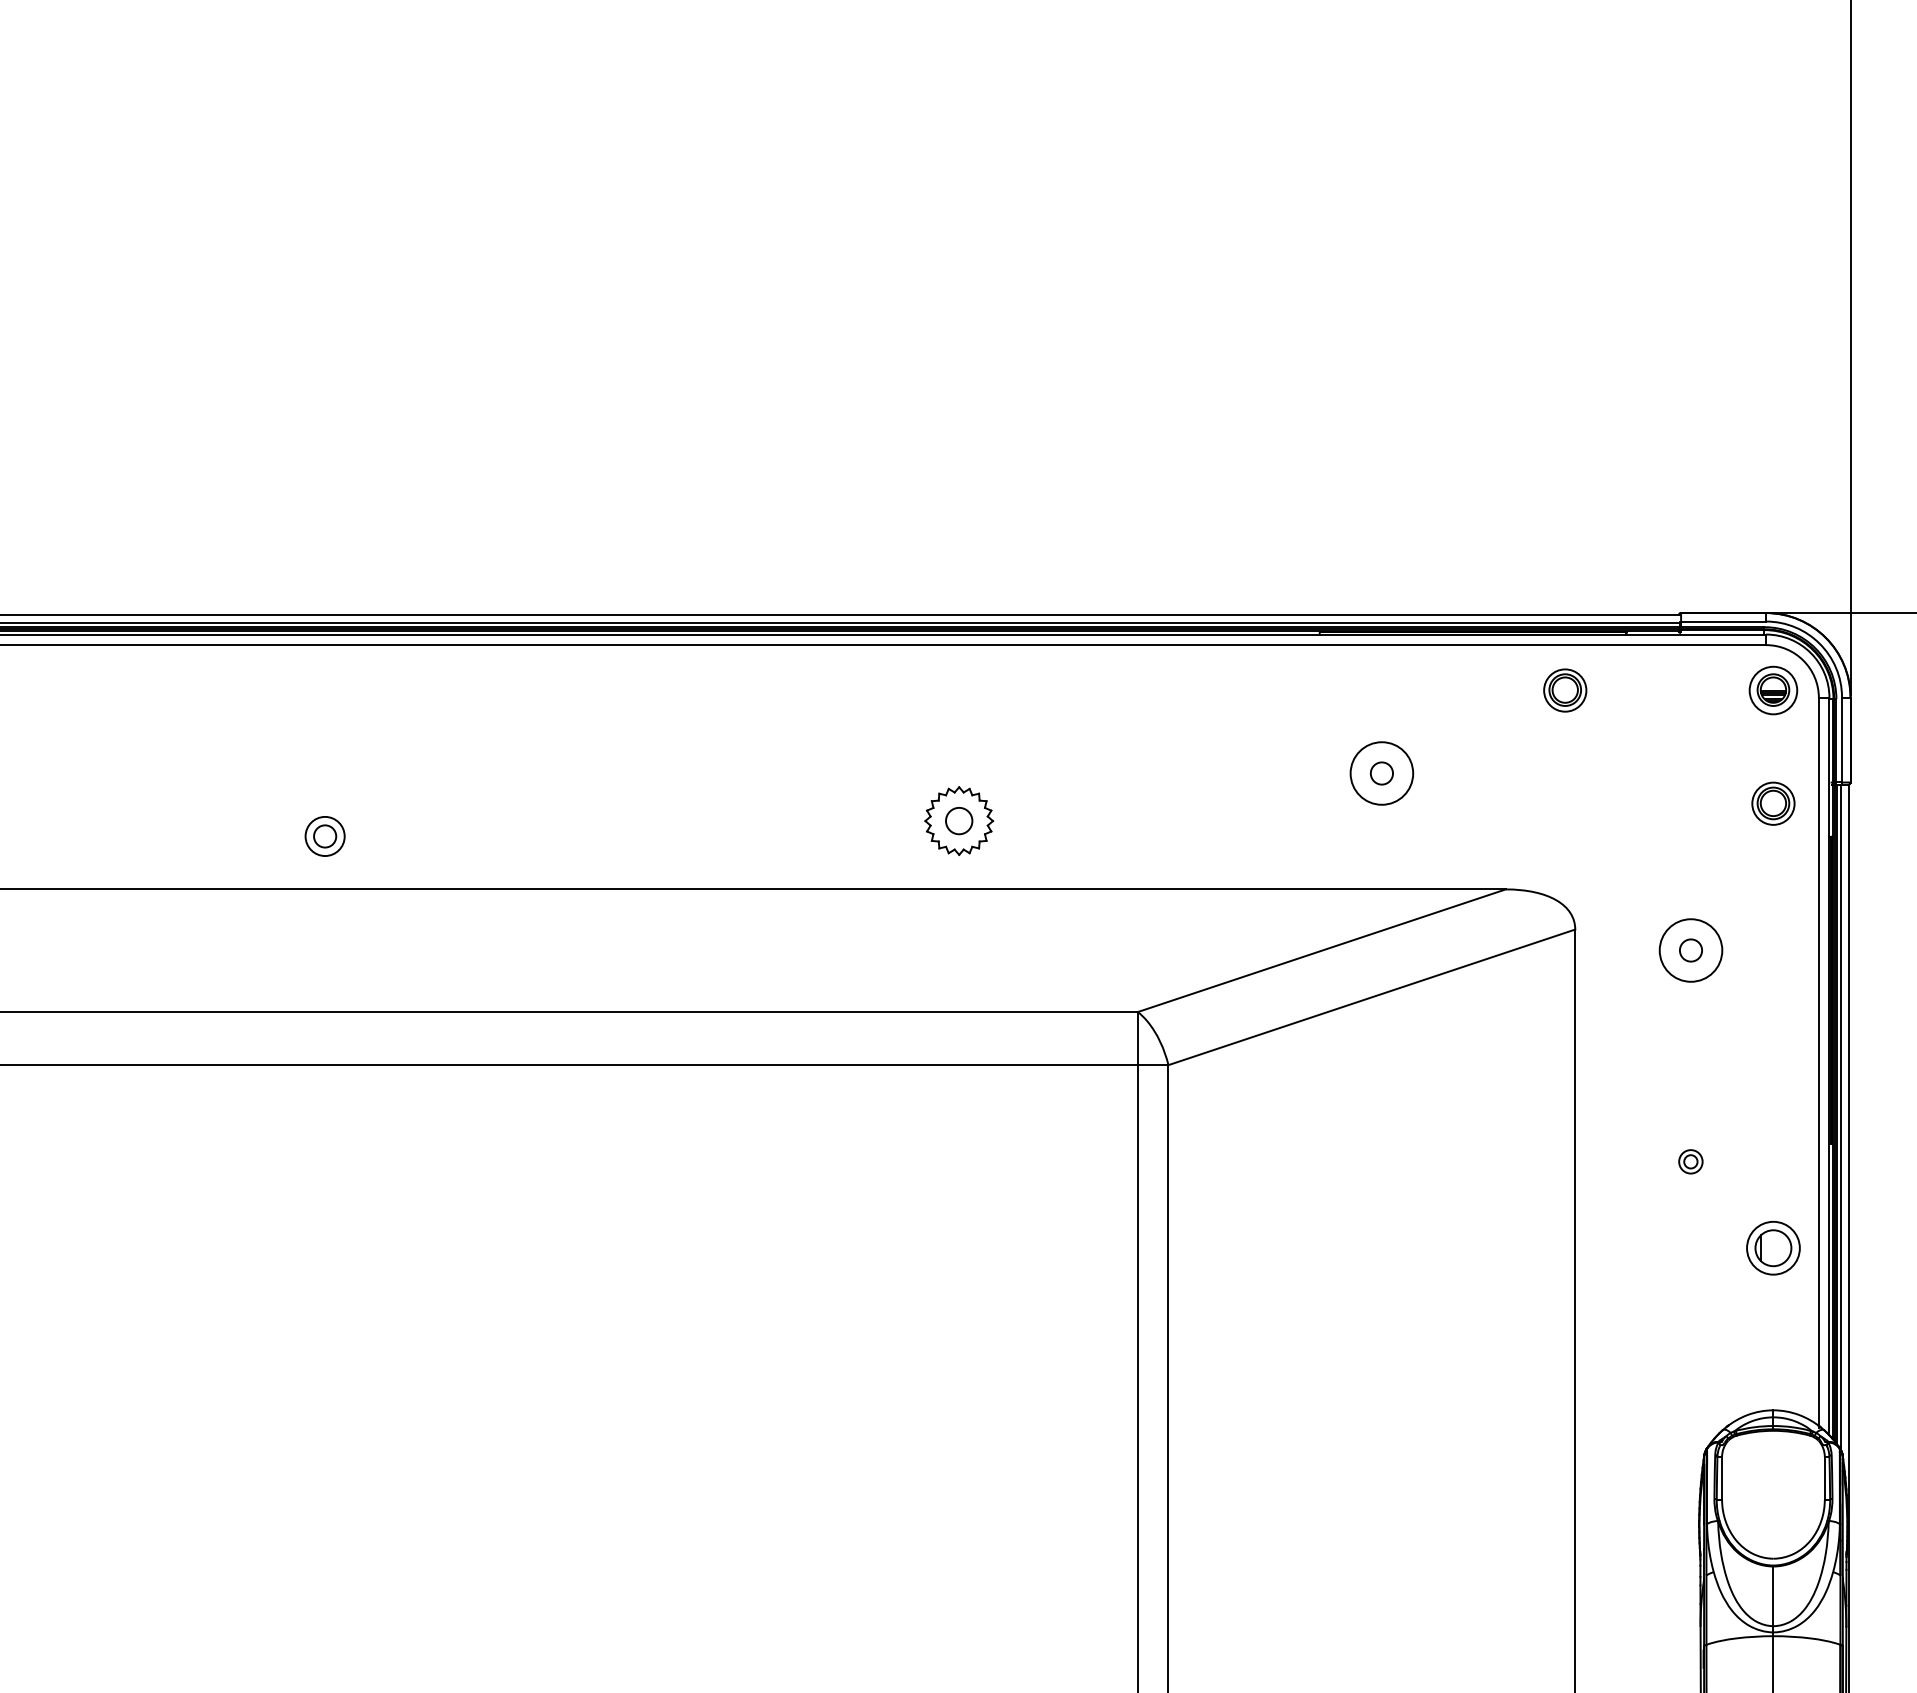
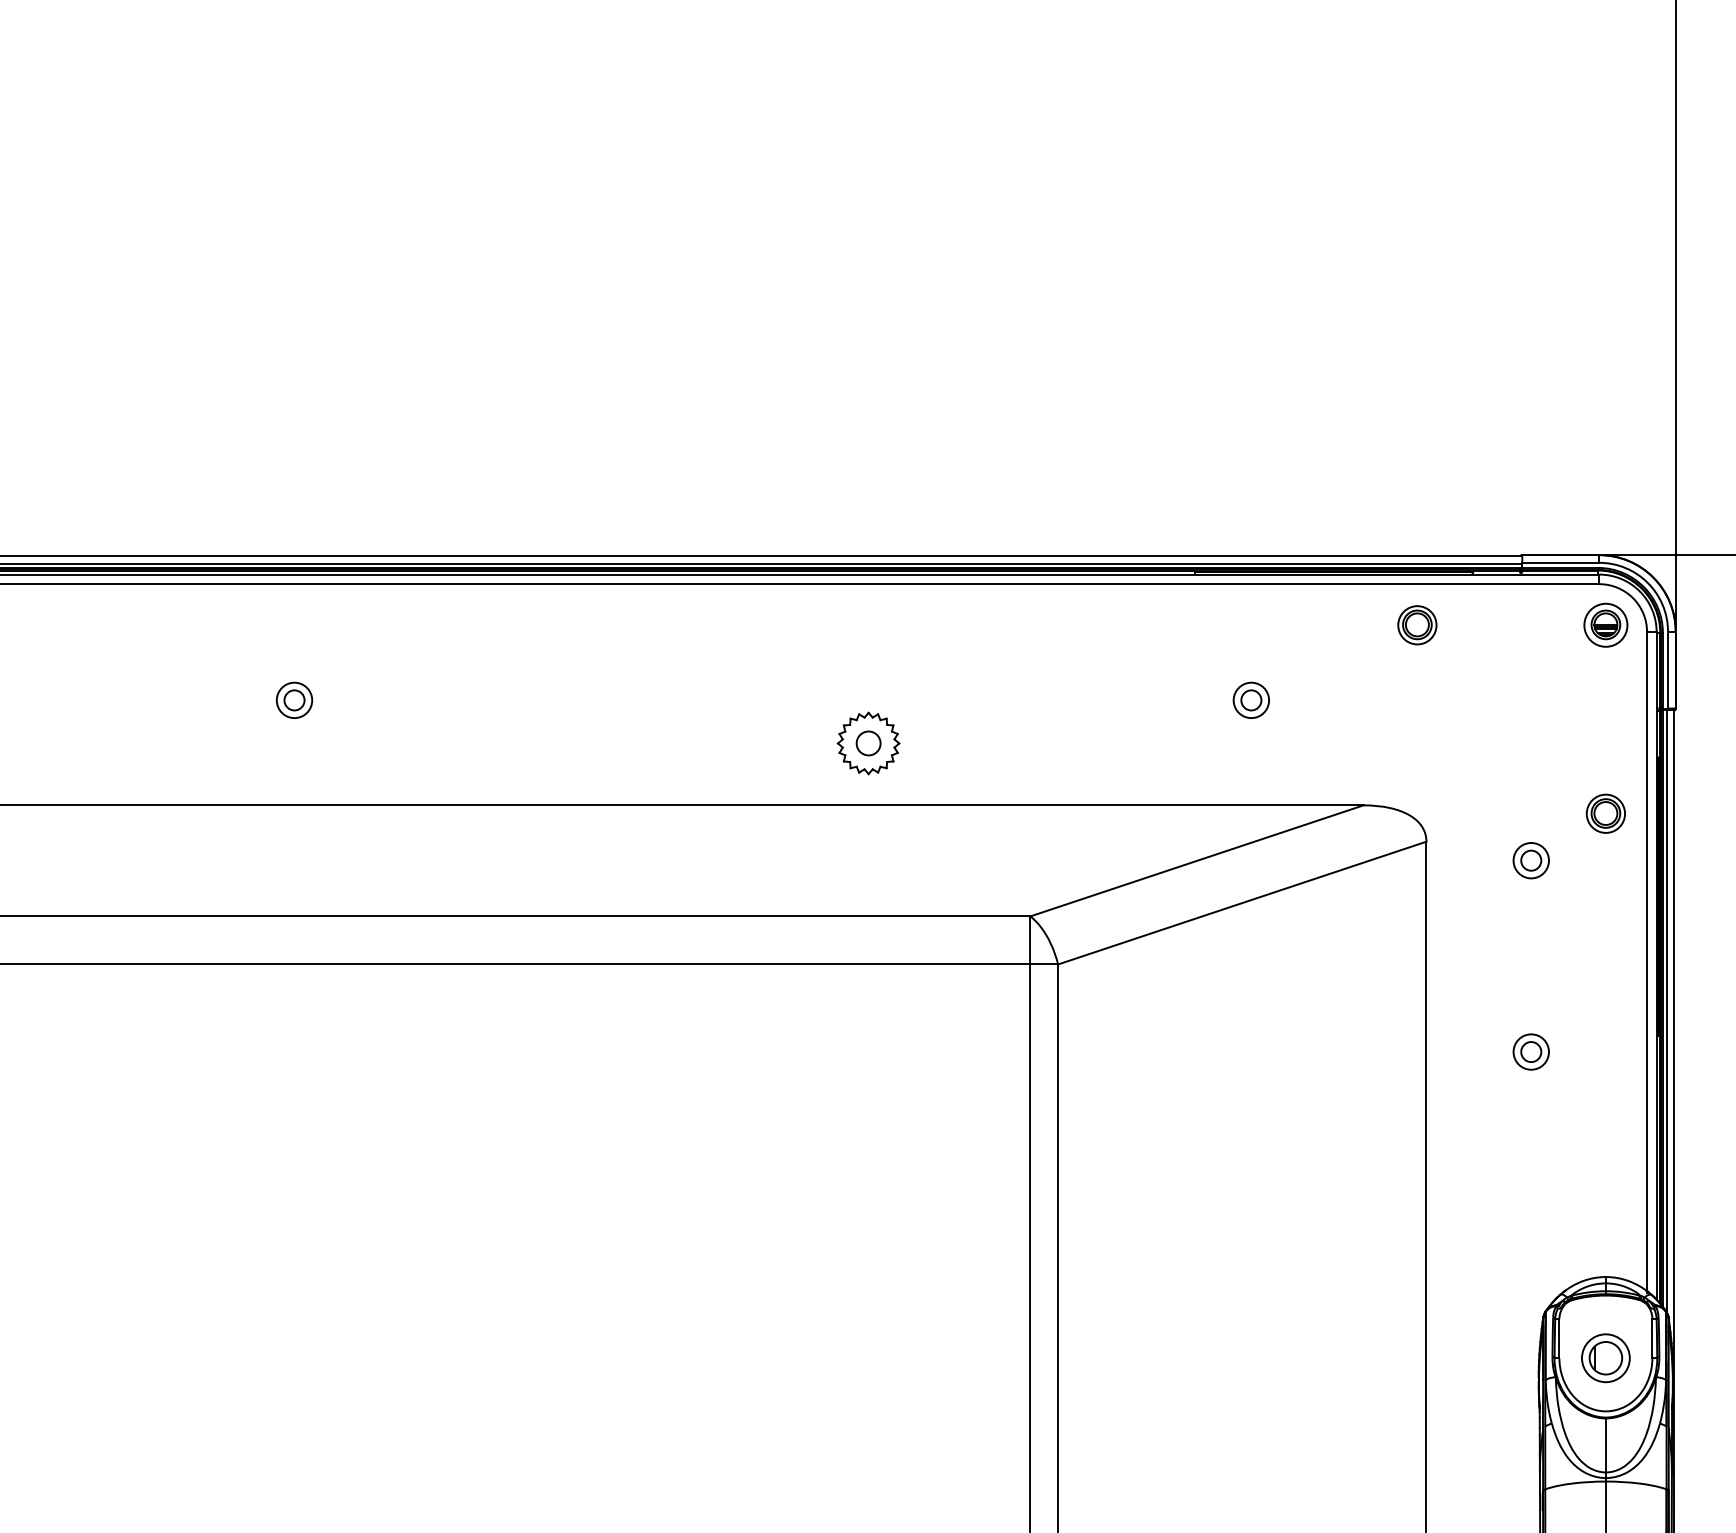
circle: (1382, 773) -> (1251, 700), size x0.62
part: (1772, 803) -> (1605, 813), moved
part: (325, 835) -> (294, 699), moved
circle: (1690, 950) -> (1530, 860), size x0.62
part: (1690, 1161) -> (1530, 1051), size x1.67
part: (1772, 1248) -> (1605, 1358), moved

